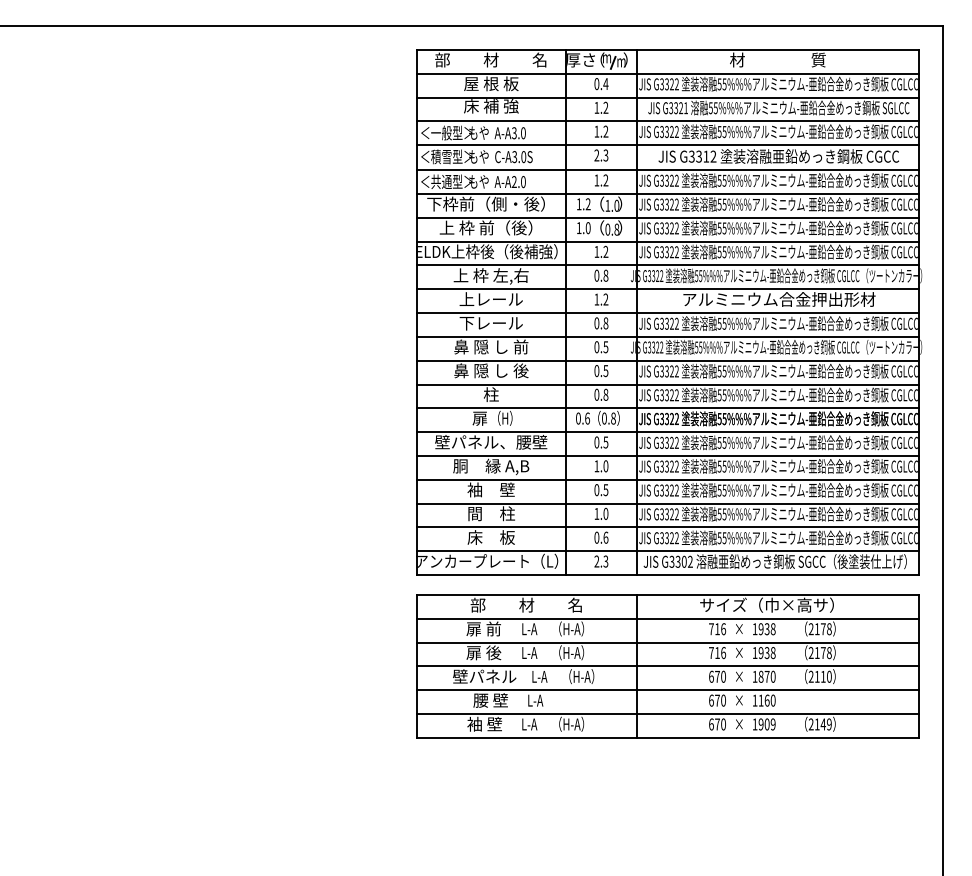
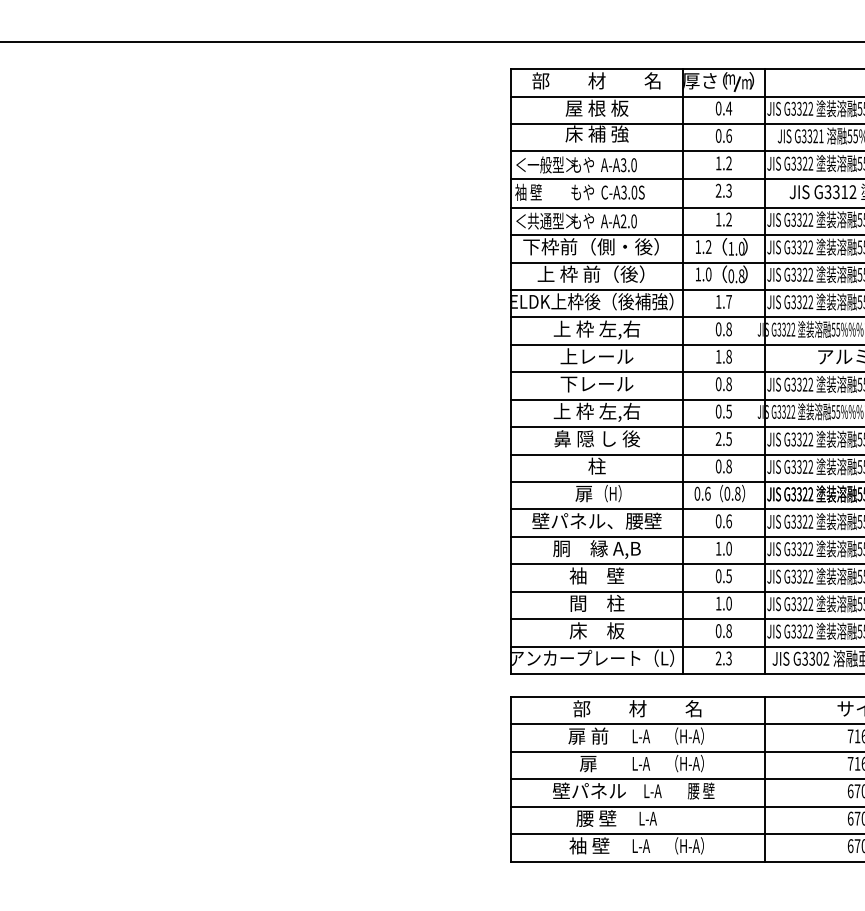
text: (601, 107) -> (723, 135), 1.2 -> 0.6
text: (446, 156) -> (545, 191), ＜積雪型＞ -> 袖 壁
text: (605, 251) -> (728, 301), 1.2 -> 1.7
text: (605, 299) -> (728, 356), 1.2 -> 1.8
text: (490, 347) -> (596, 411), 鼻 隠 し 前 -> 上 枠 左,右
text: (596, 371) -> (718, 439), 0.5 -> 2.5
text: (605, 442) -> (728, 521), 0.5 -> 0.6
text: (605, 537) -> (728, 630), 0.6 -> 0.8
text: (483, 652) -> (588, 763), 扉 後 -> 扉
text: (581, 676) -> (700, 790), （H-A） -> 腰 壁

